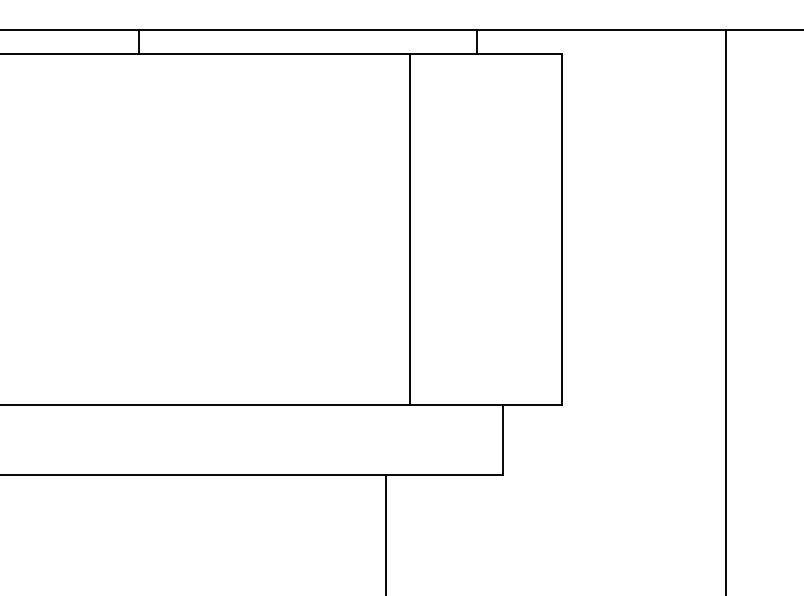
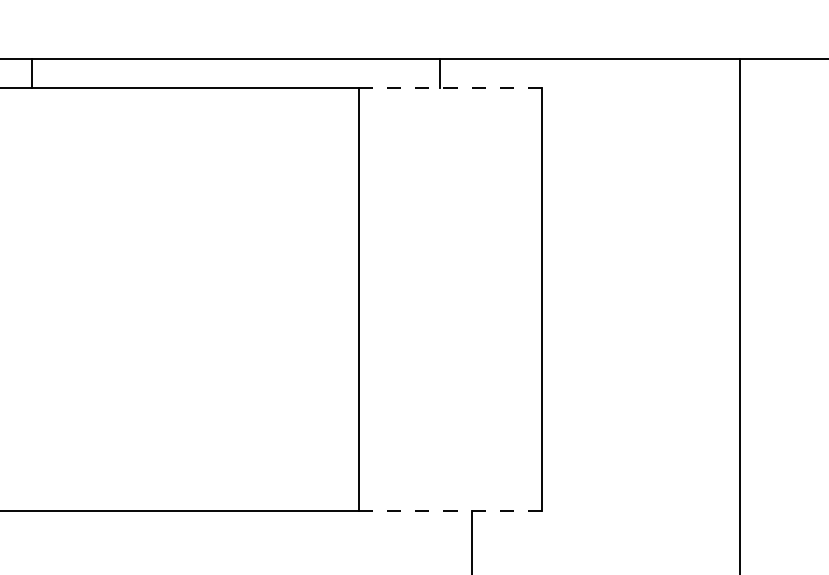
line: (486, 53) -> (451, 87), solid -> dashed
line: (486, 404) -> (451, 511), solid -> dashed

